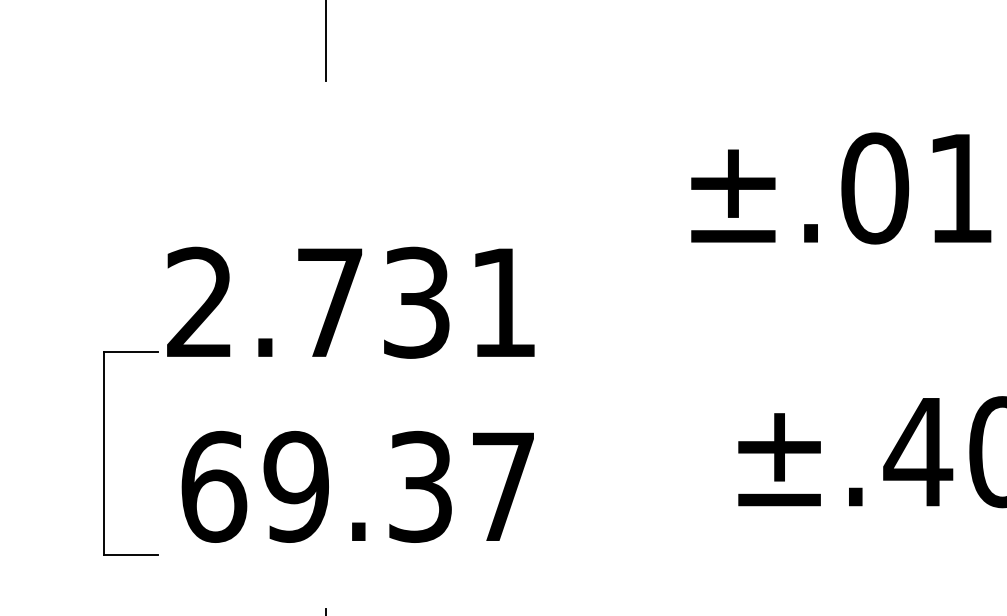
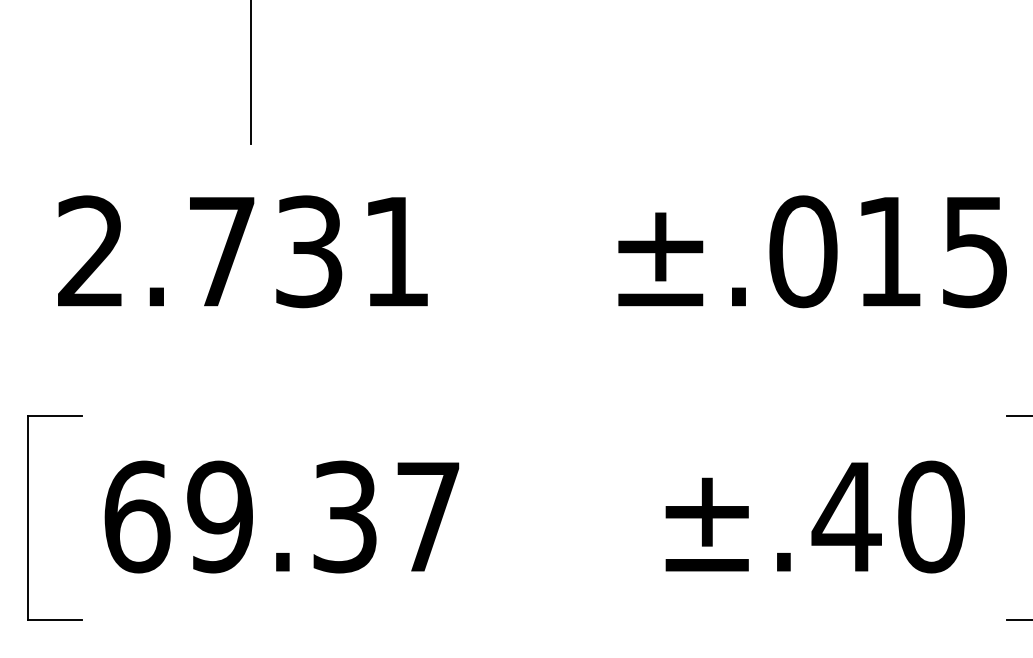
text: (350, 302) -> (242, 251), moved
text: (357, 486) -> (281, 516), moved

